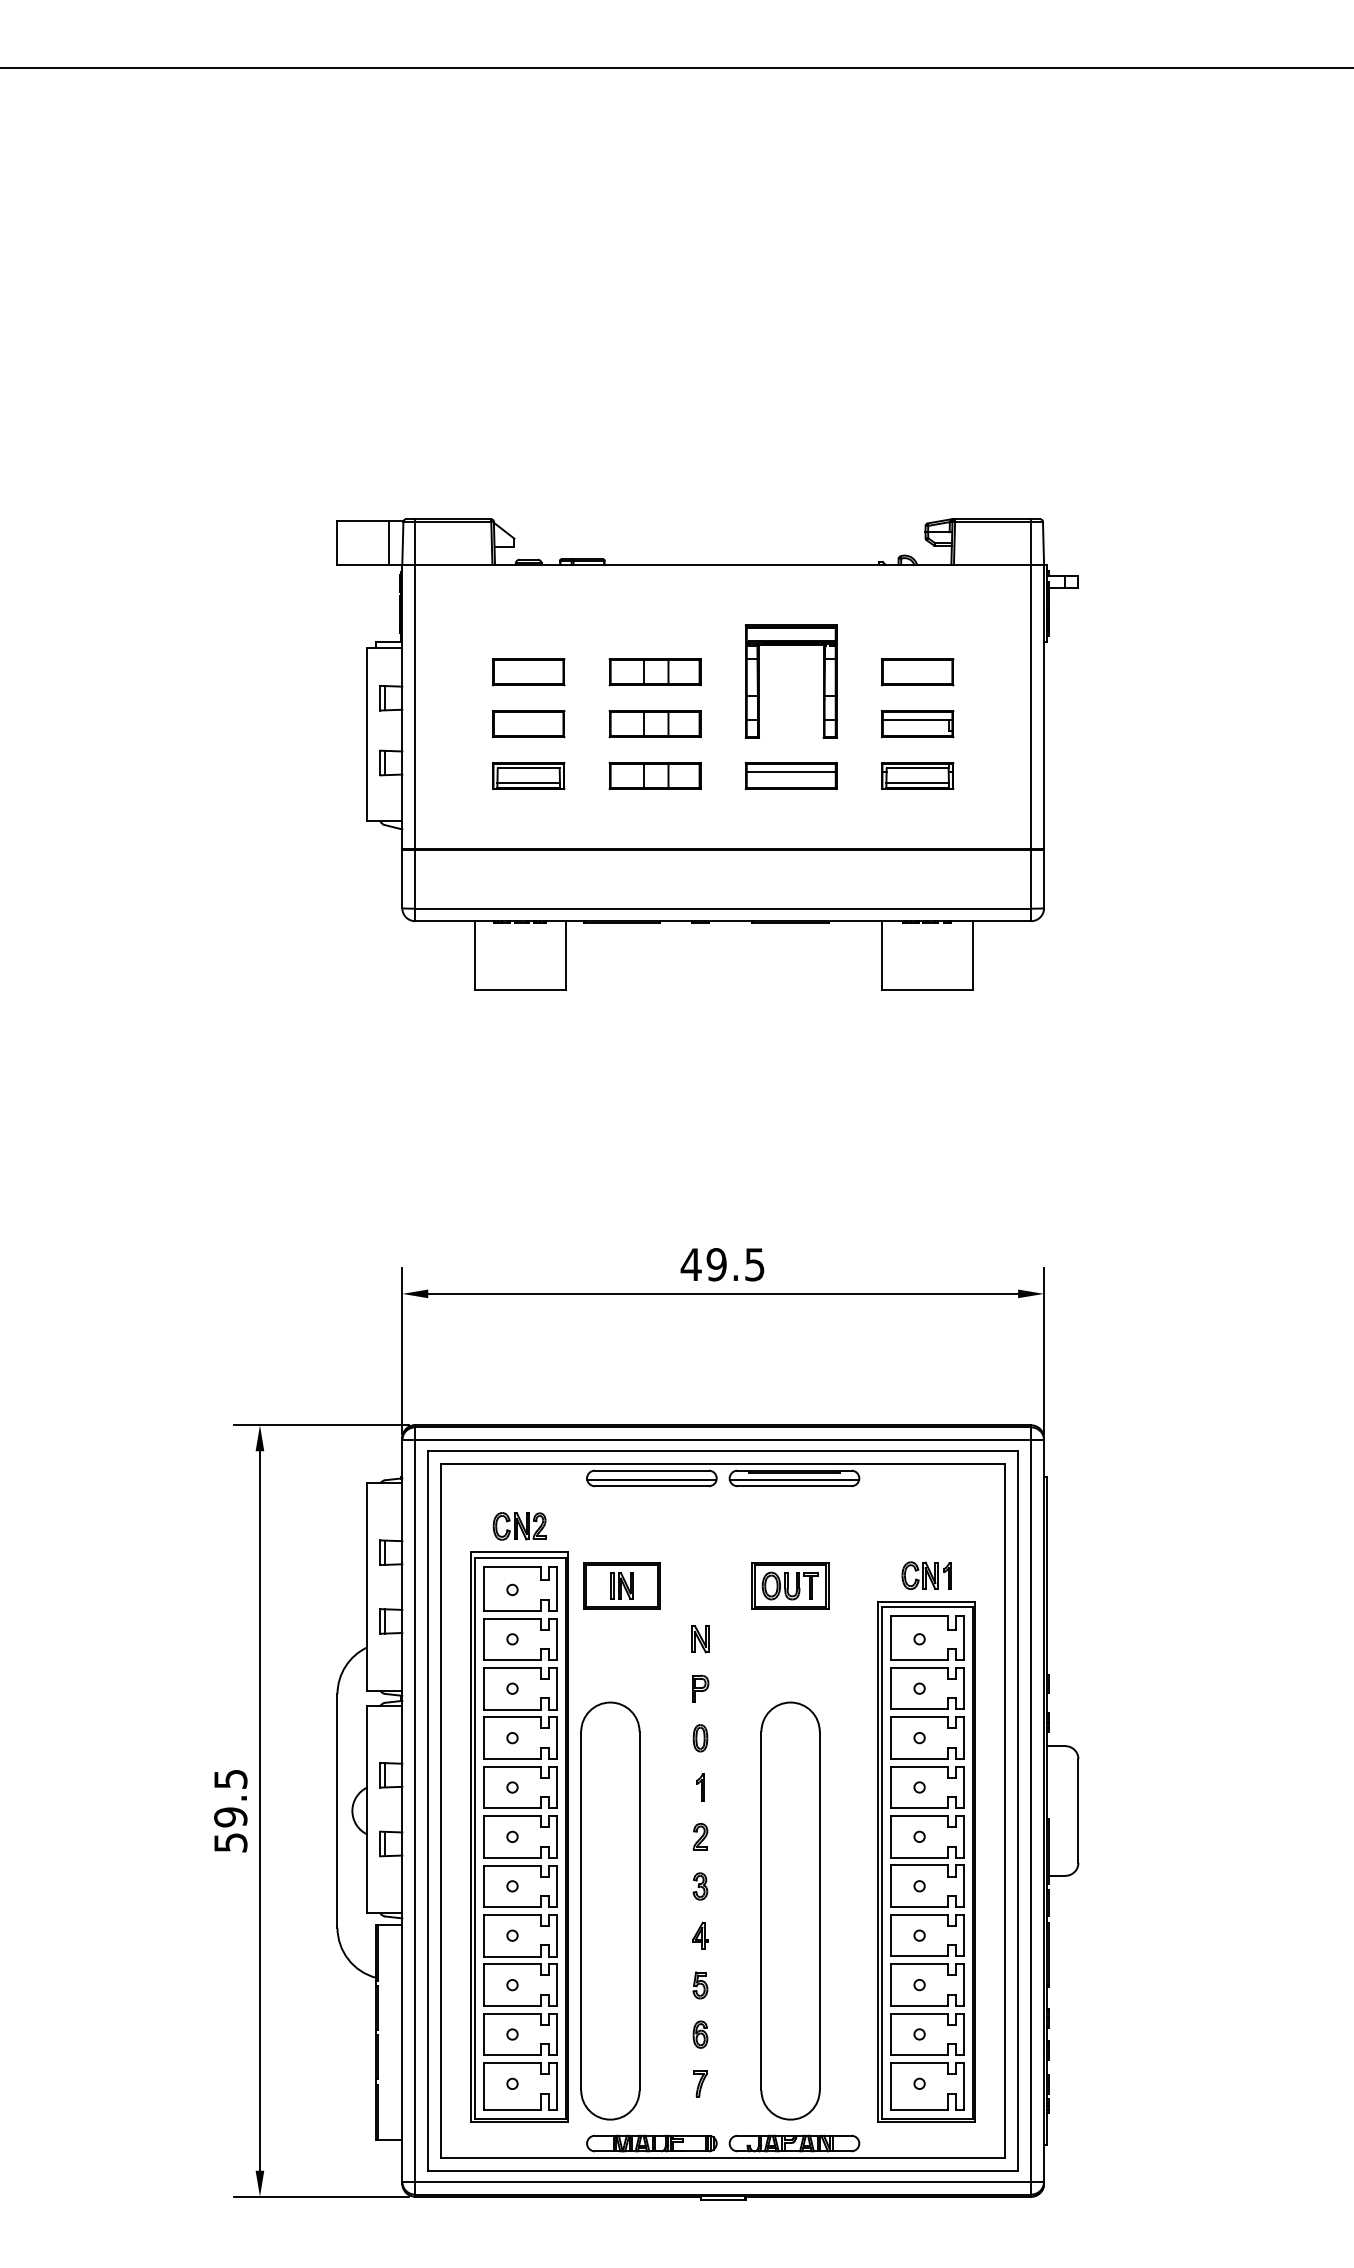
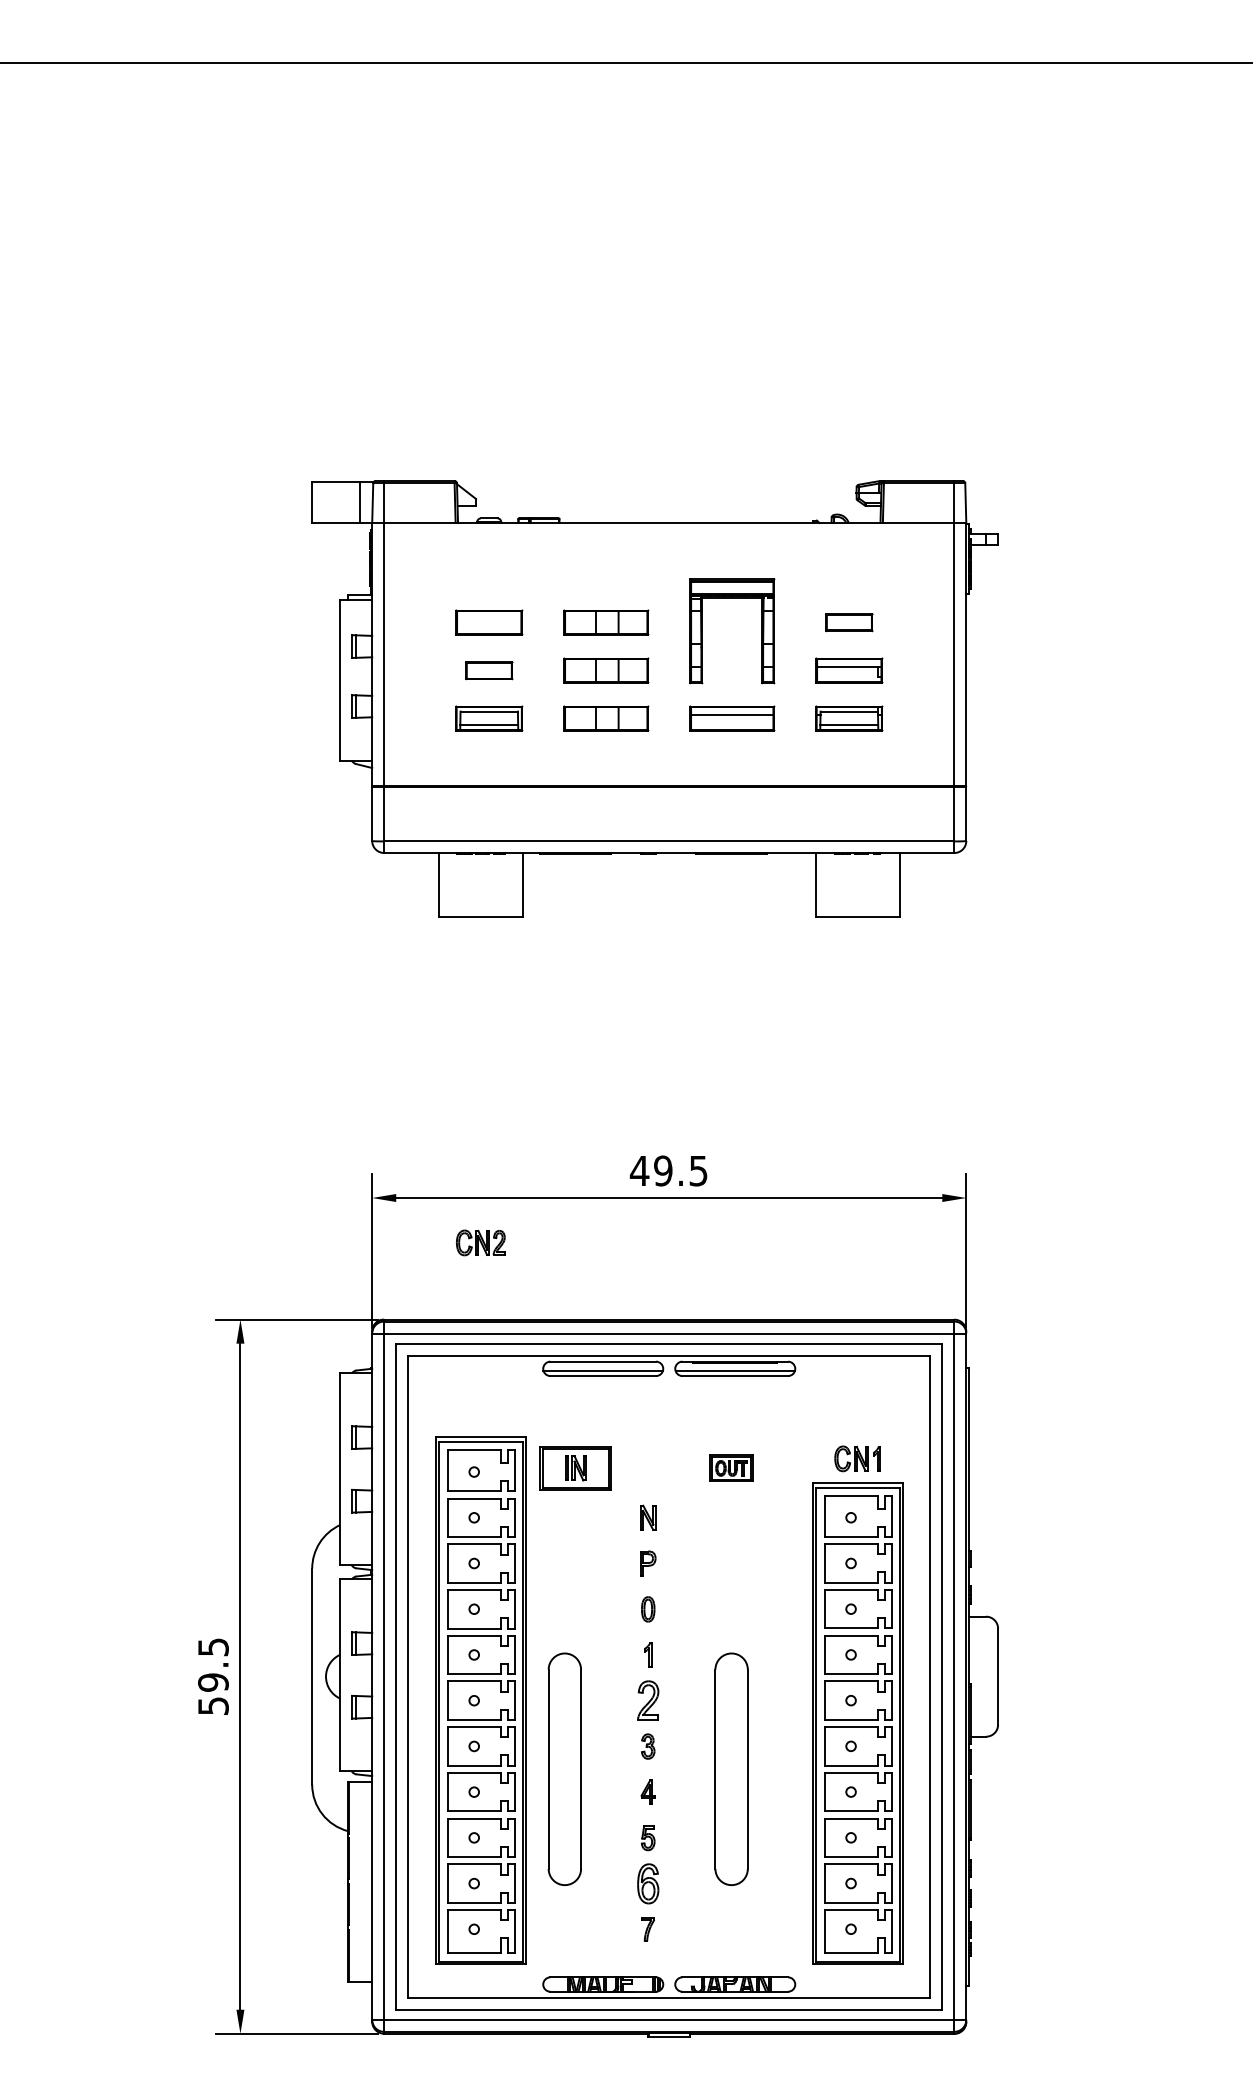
part: (917, 672) -> (849, 622), size x0.7
part: (528, 724) -> (489, 670), size x0.7
part: (519, 1526) -> (480, 1243), moved
part: (790, 1585) -> (731, 1467), size x0.6
part: (700, 1836) -> (648, 1700), size x1.6
part: (610, 1910) -> (564, 1768), size x0.6
part: (790, 1910) -> (731, 1768), size x0.6
part: (700, 2034) -> (648, 1883), size x1.6

